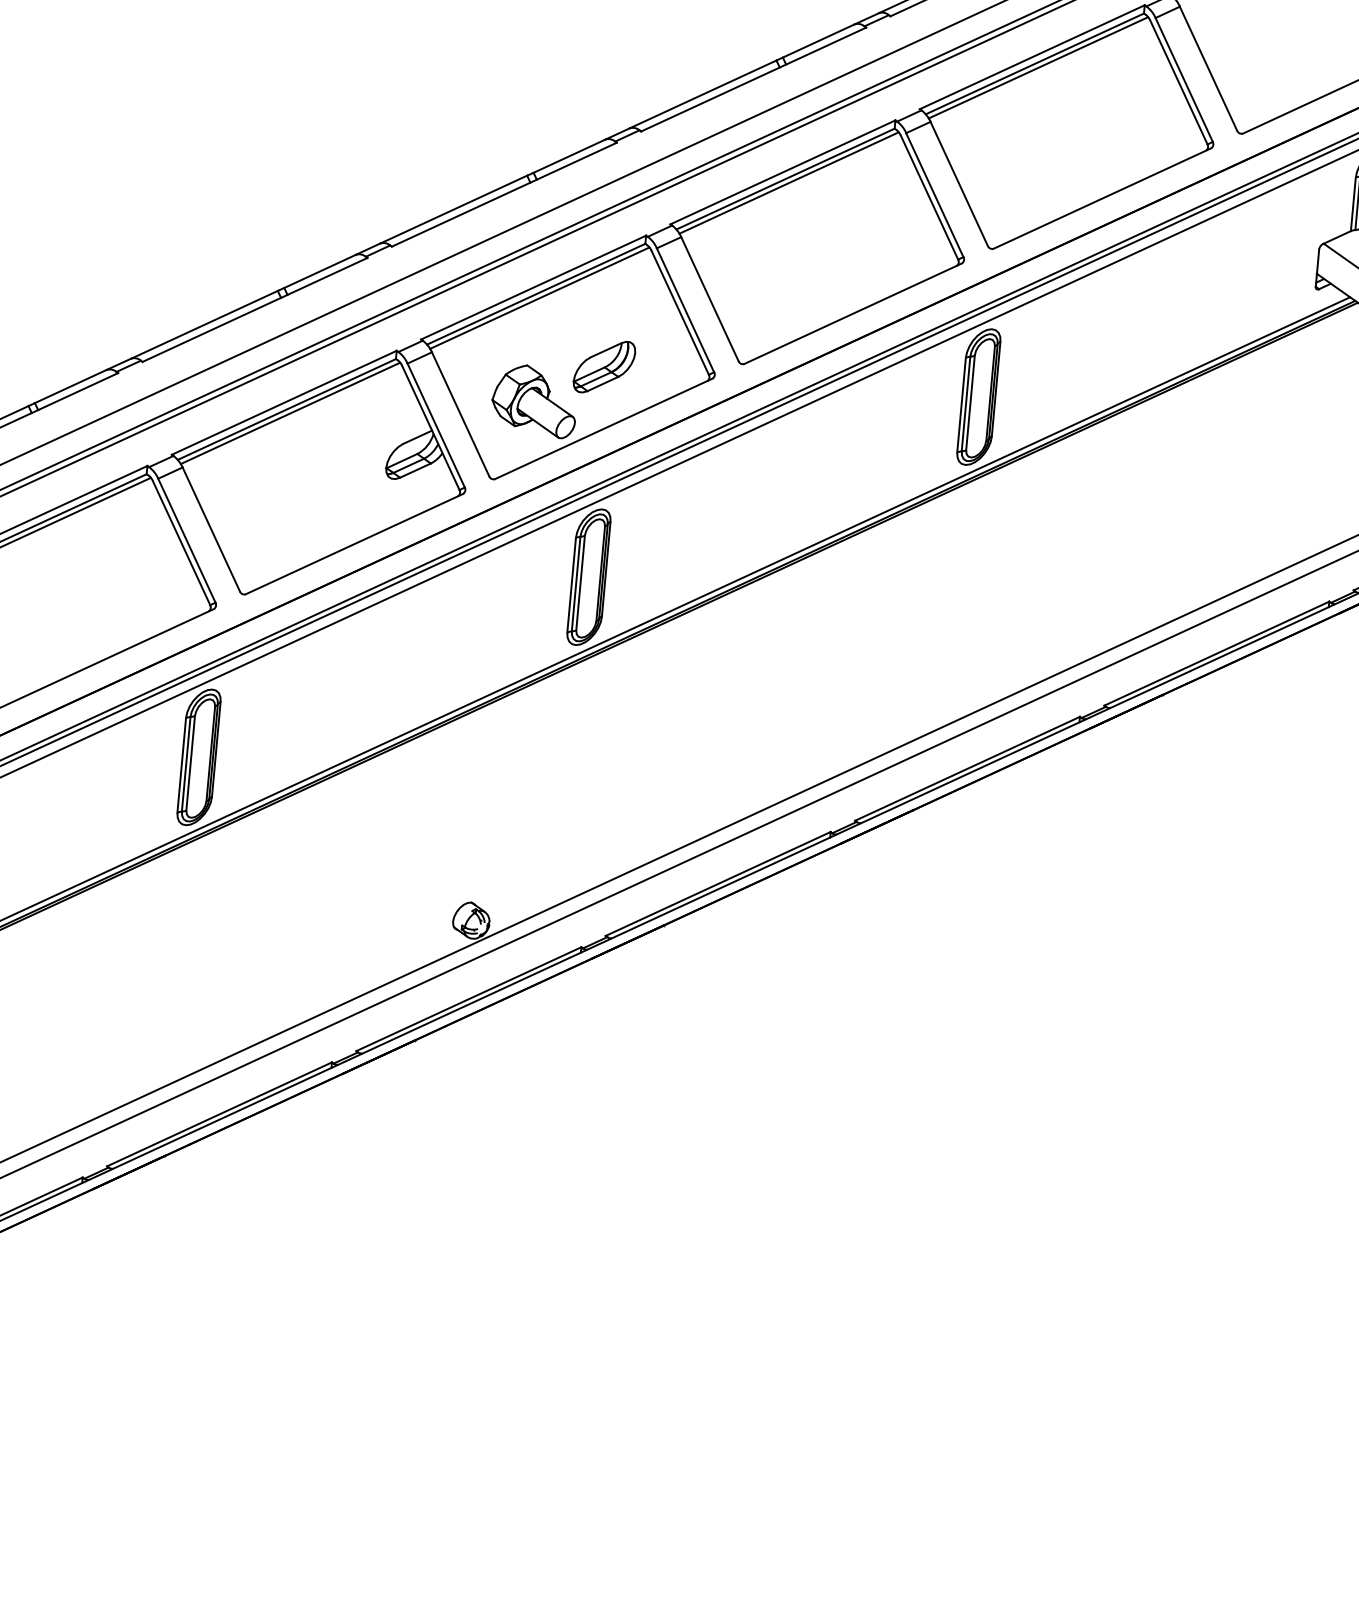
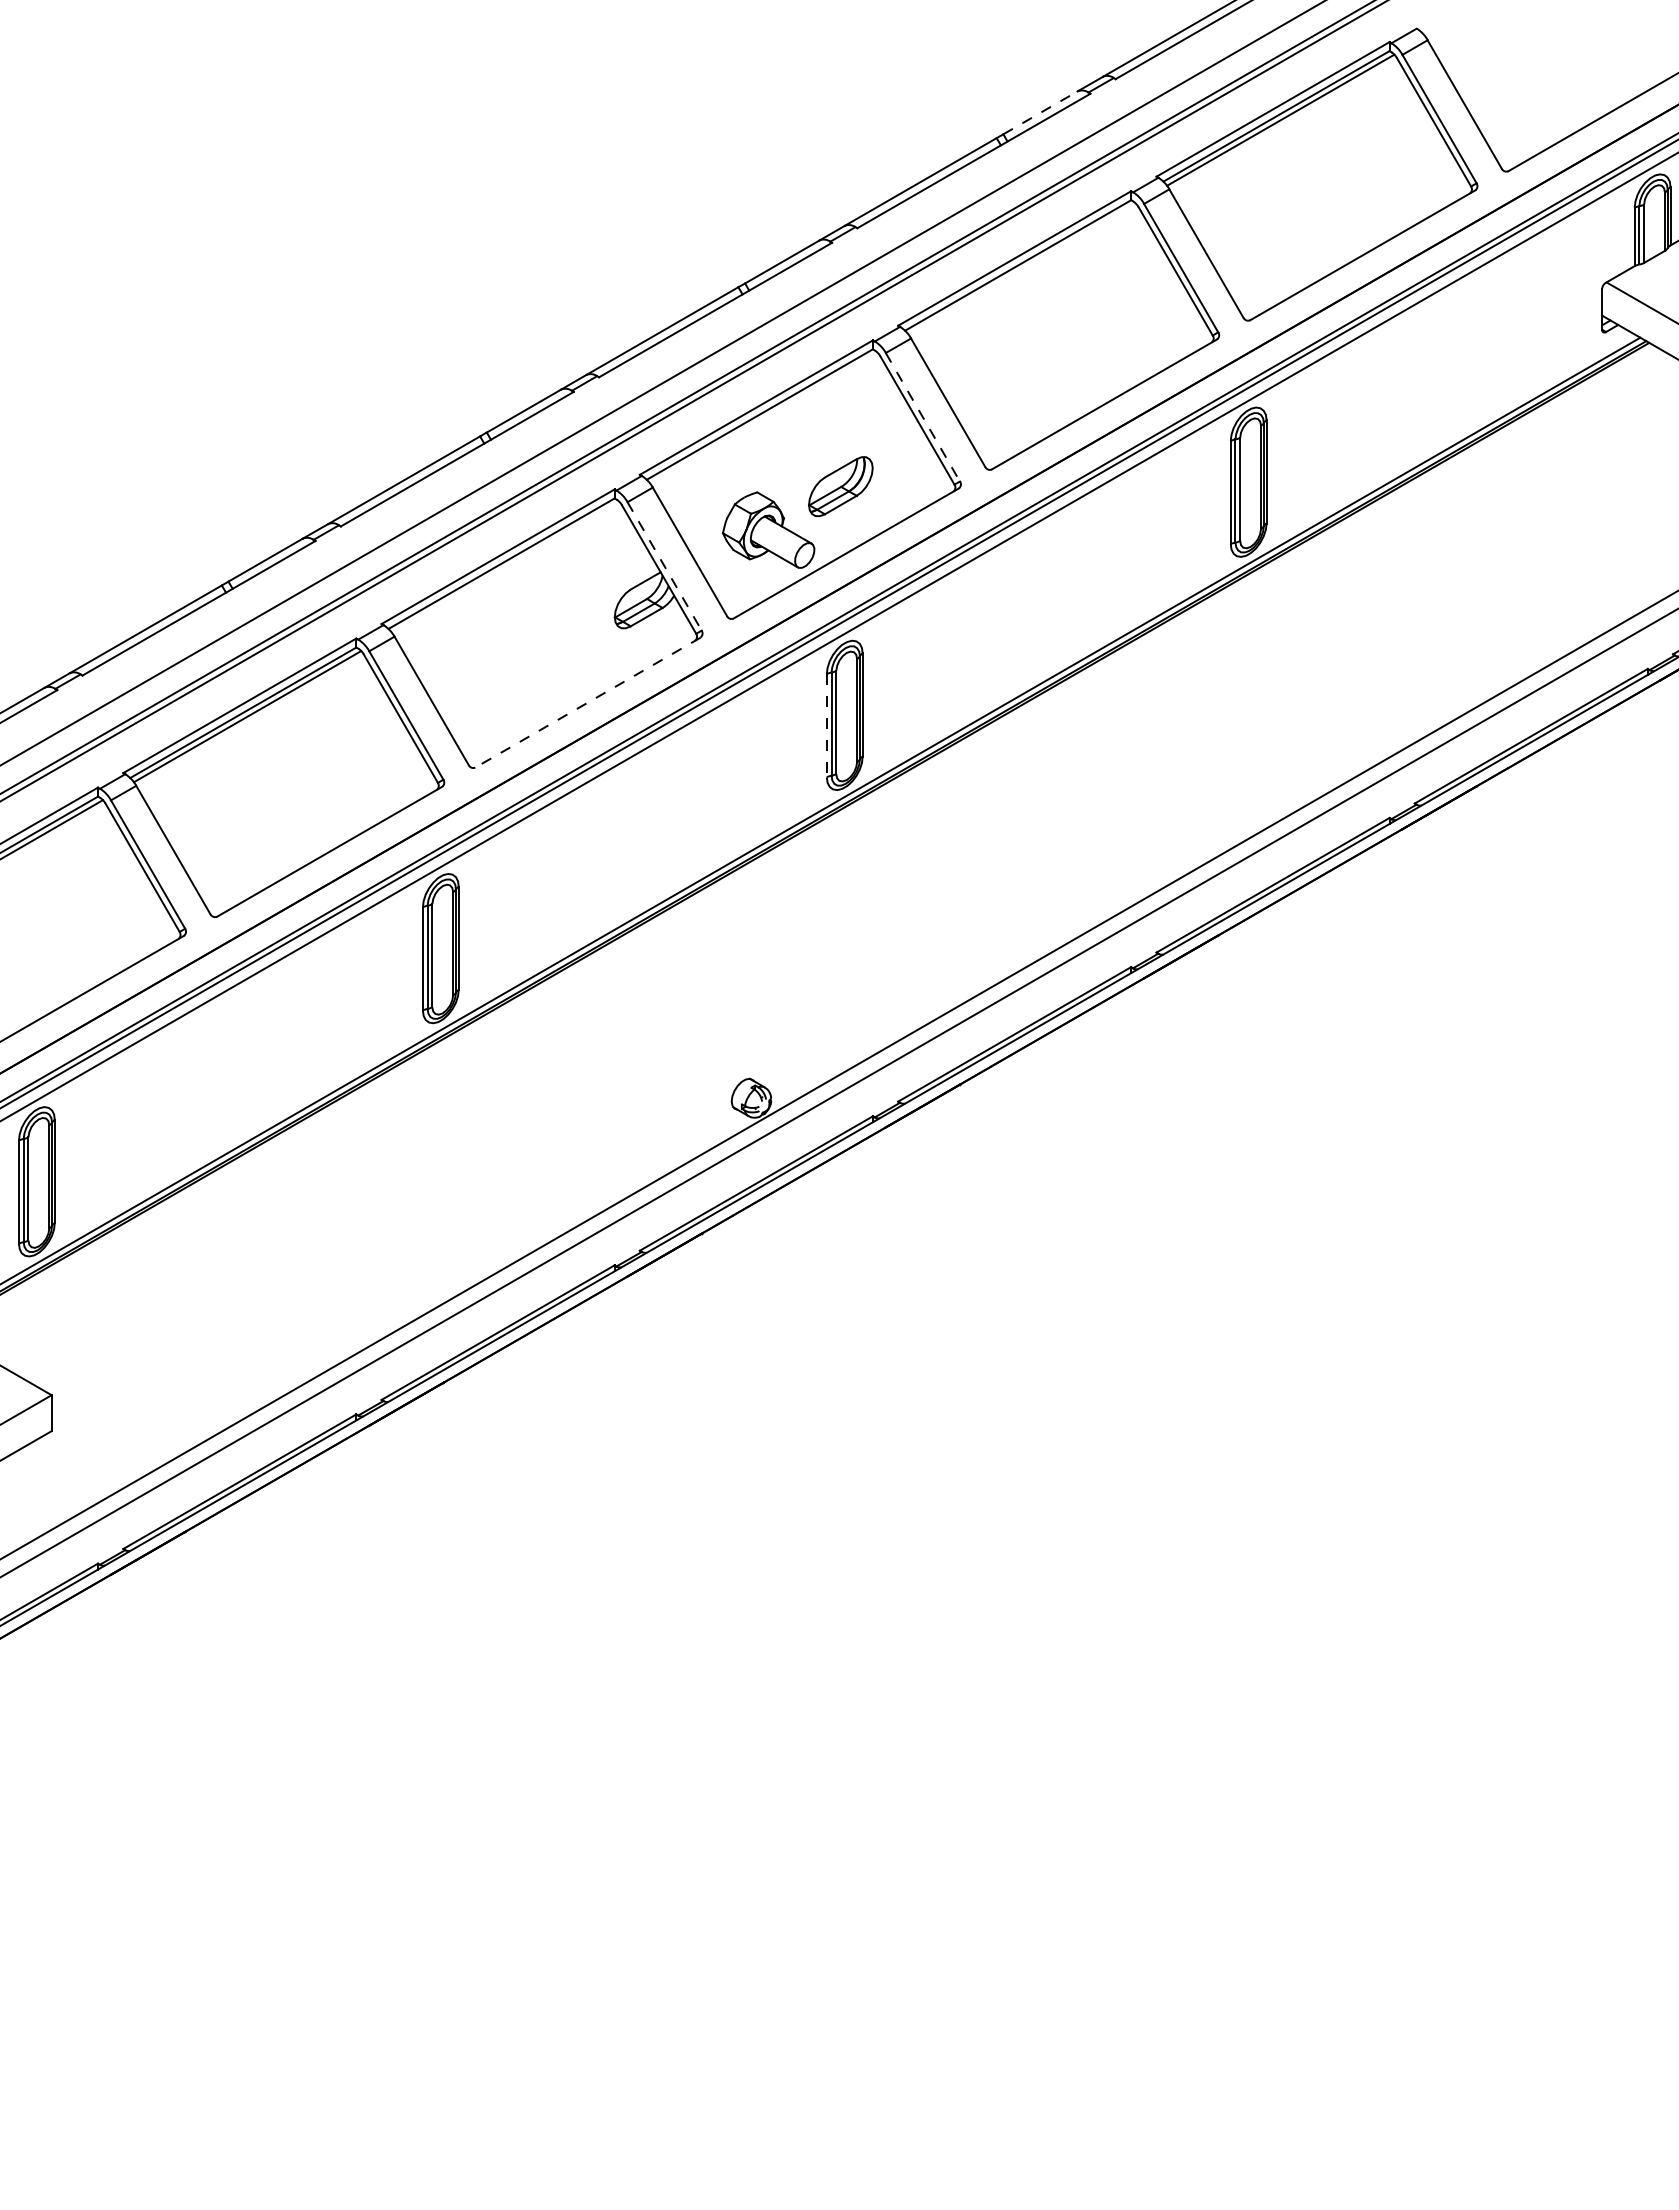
line: (818, 40) -> (1040, 112), solid -> dashed
line: (789, 183) -> (1022, 269), removed
line: (539, 298) -> (763, 418), removed
line: (686, 310) -> (923, 417), solid -> dashed
line: (290, 413) -> (505, 567), removed
line: (436, 425) -> (664, 566), solid -> dashed
line: (354, 543) -> (587, 702), solid -> dashed
line: (571, 584) -> (826, 725), solid -> dashed

